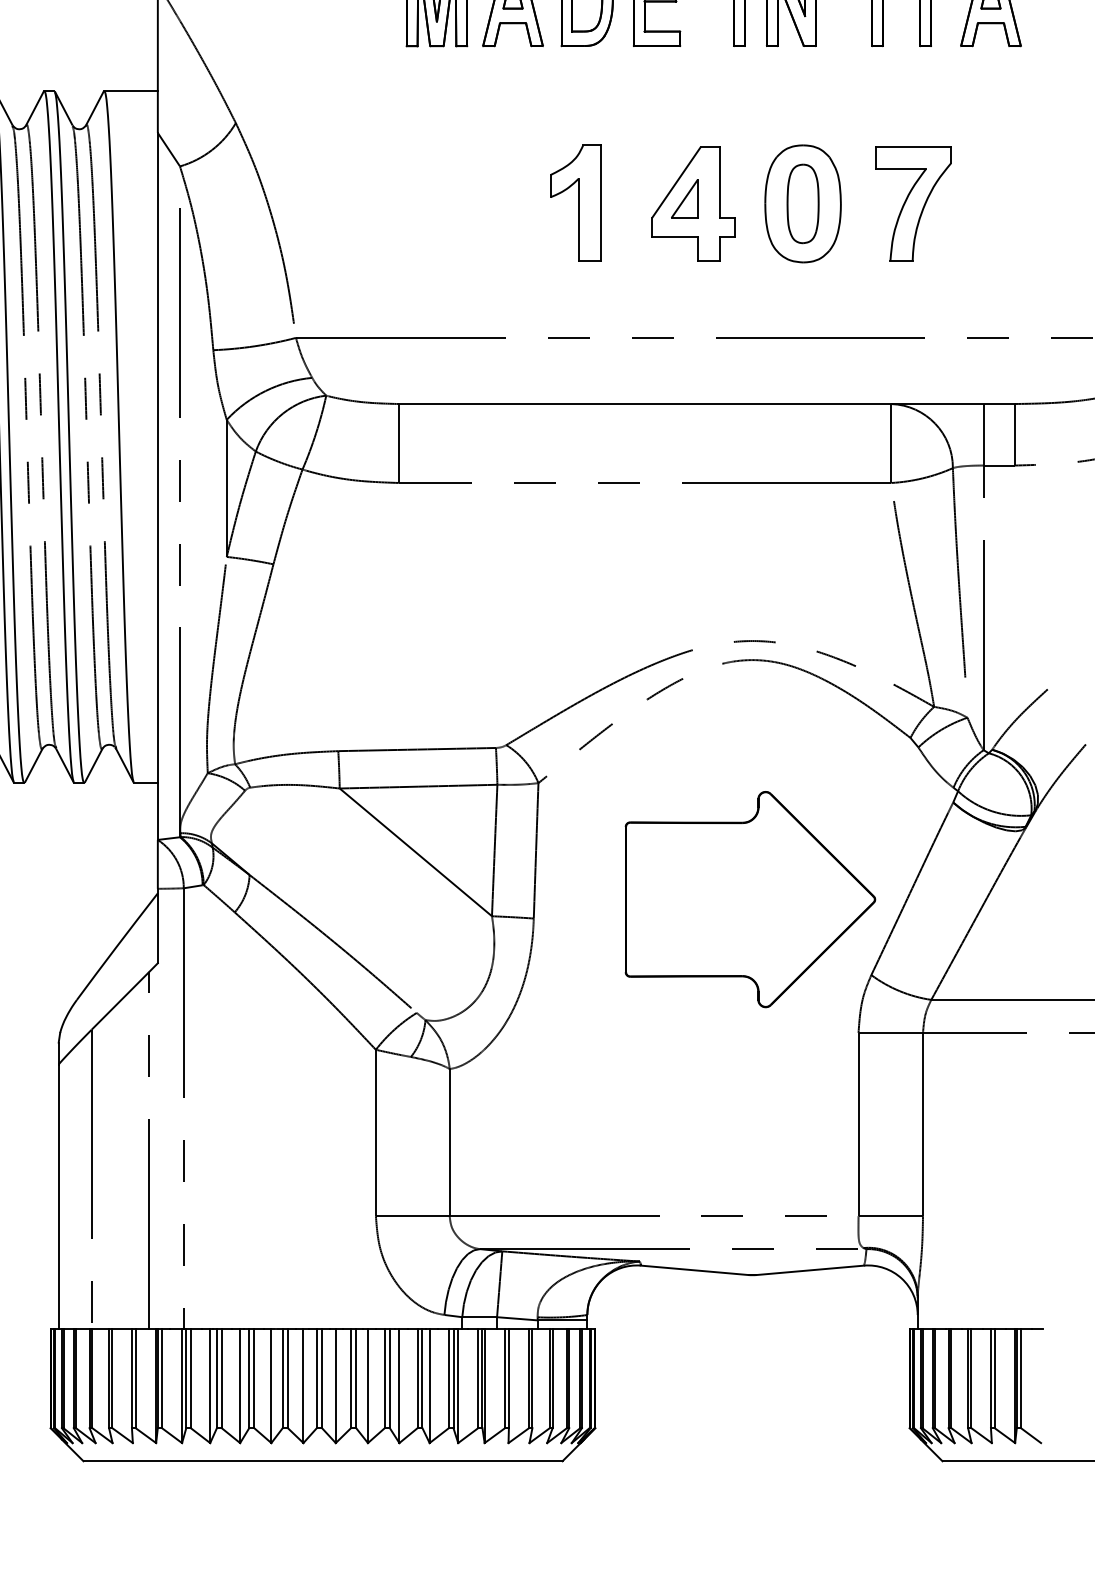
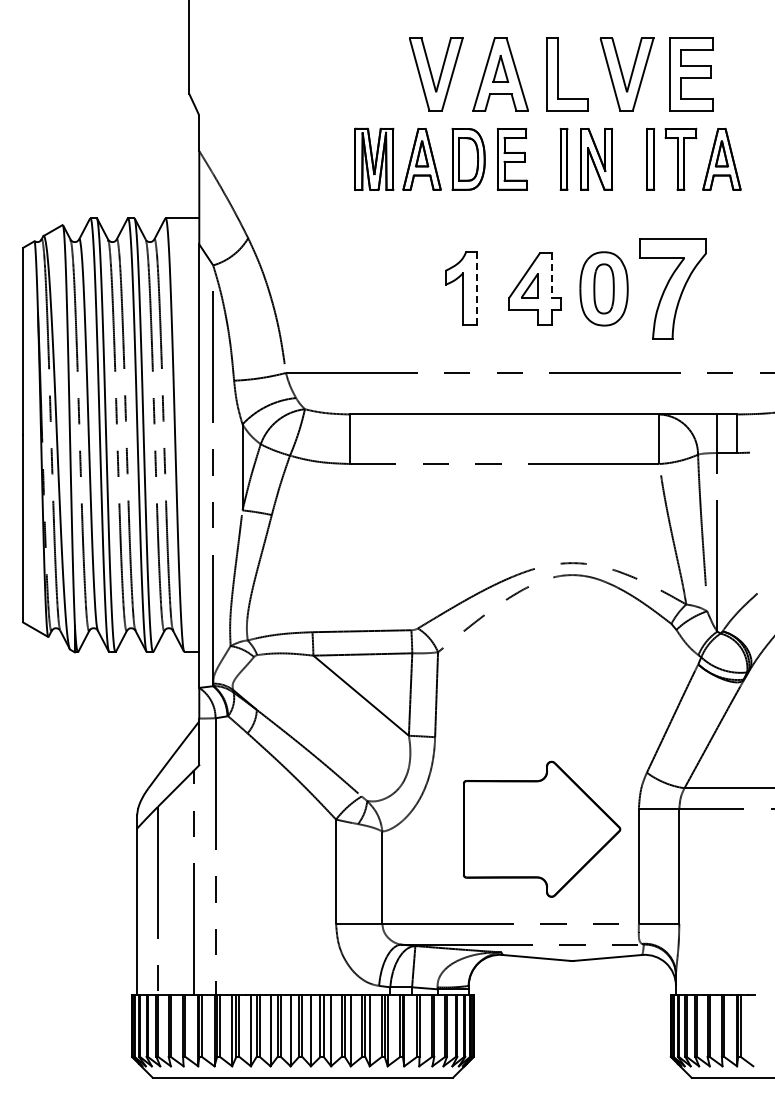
line: (720, 182) -> (552, 275), solid -> dashed
line: (601, 203) -> (477, 288), solid -> dashed
part: (913, 203) -> (673, 288), size x1.4
part: (751, 898) -> (542, 828), moved

